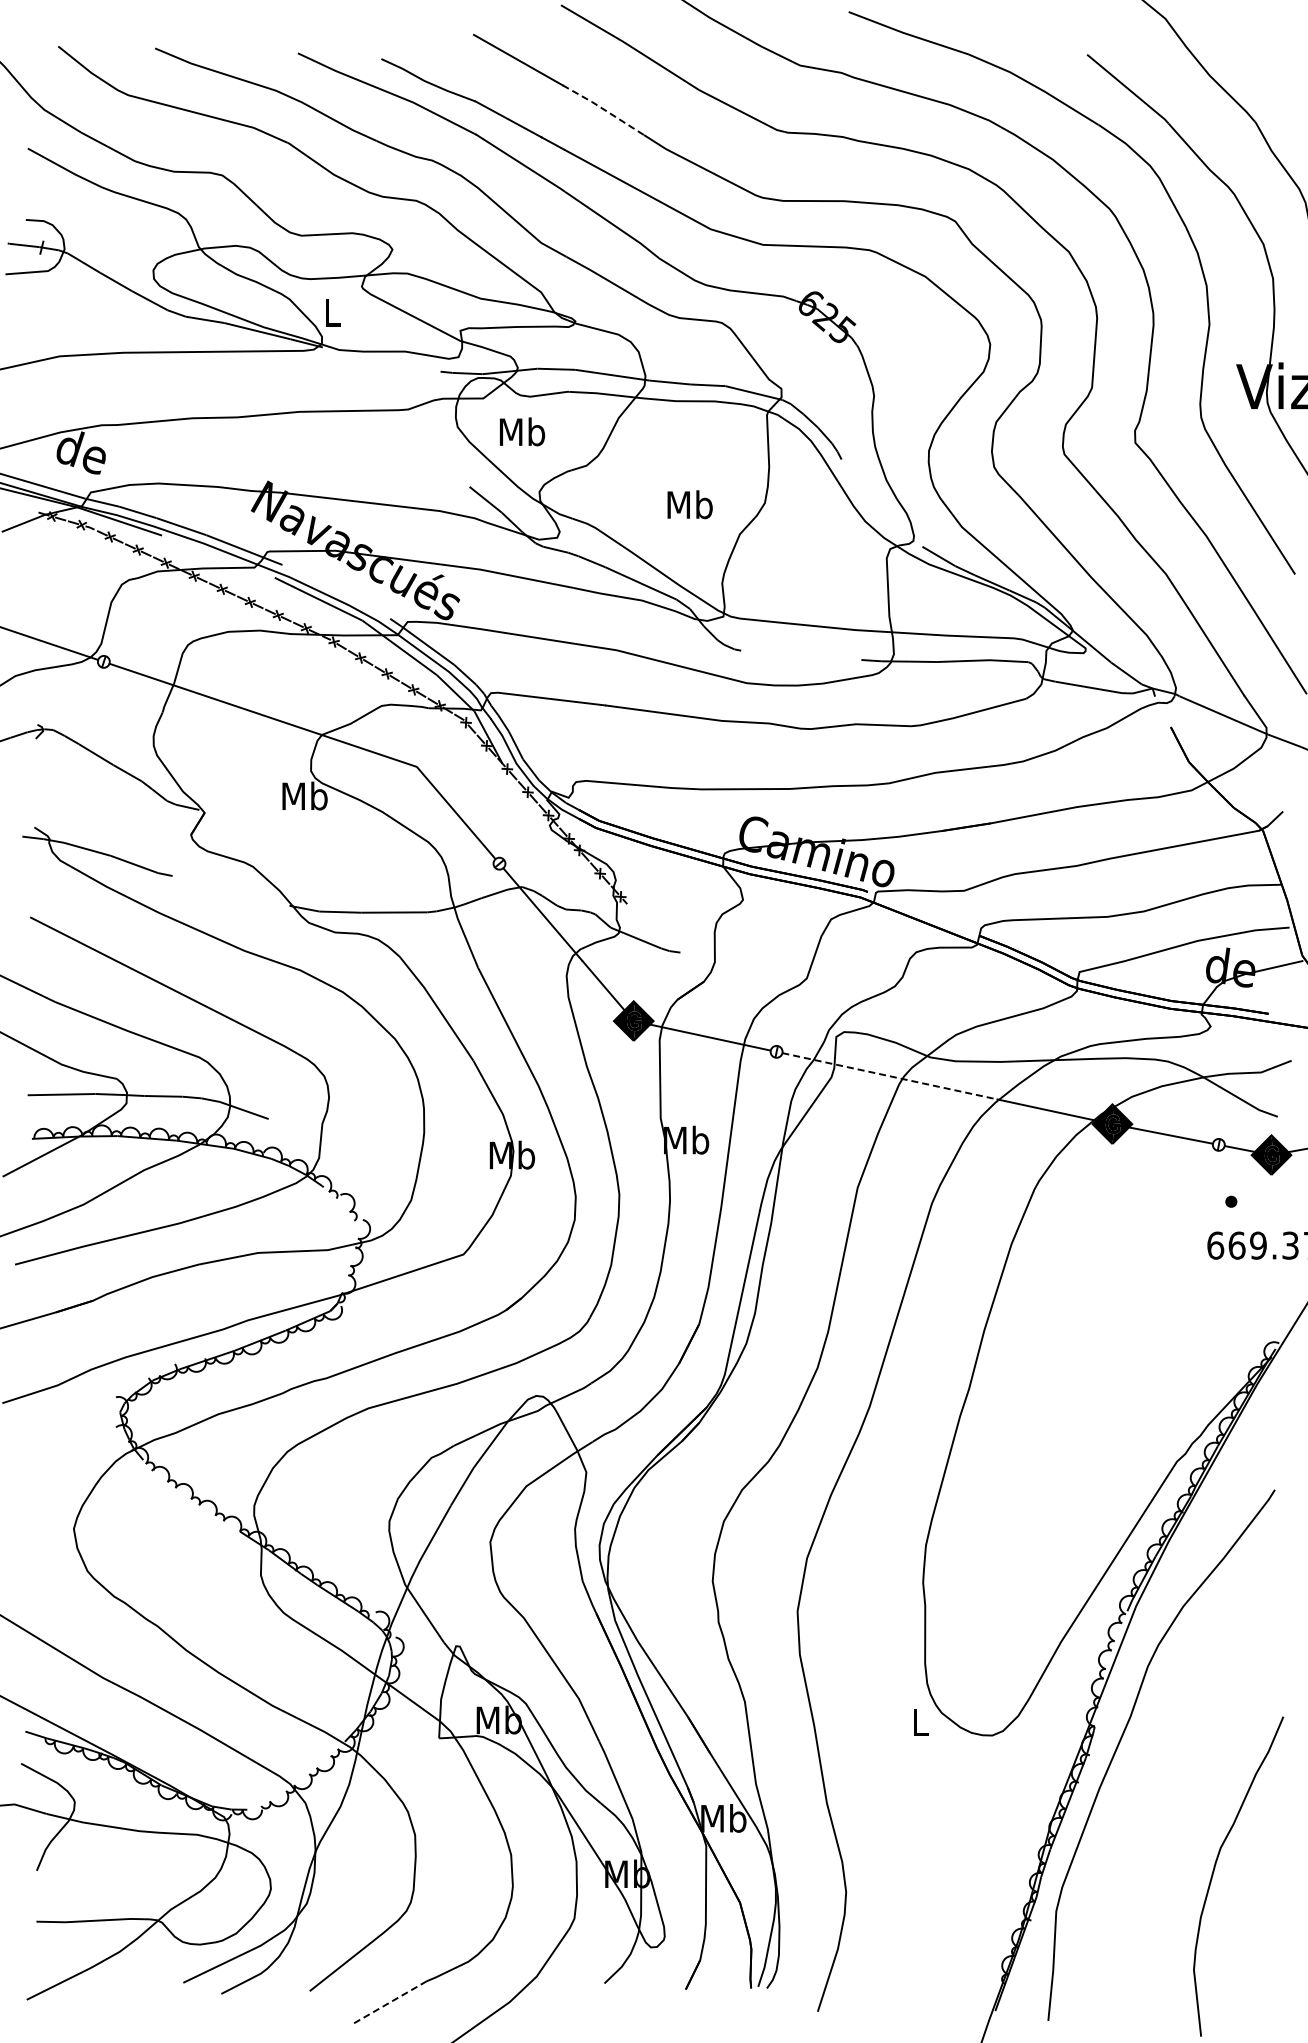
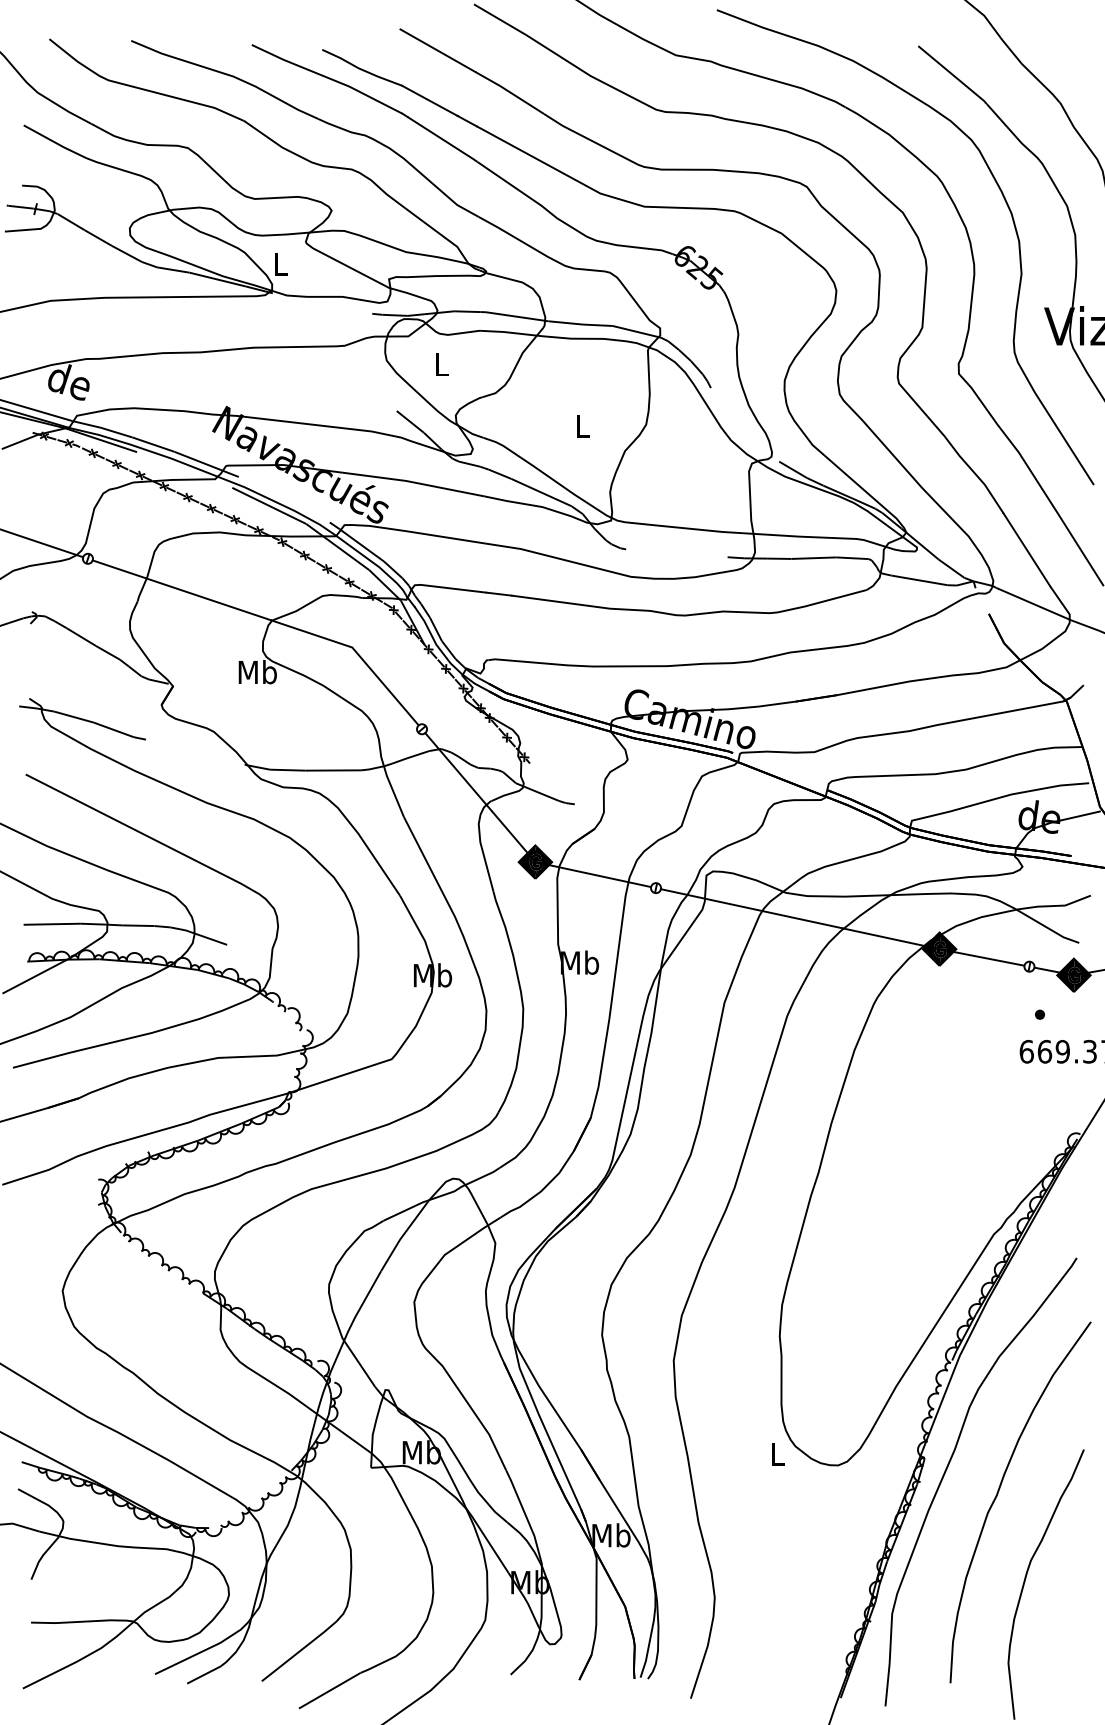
line: (603, 109) -> (509, 92), dashed -> solid
text: (522, 431) -> (441, 364), Mb -> L
text: (689, 504) -> (582, 425), Mb -> L
line: (889, 1076) -> (751, 908), dashed -> solid
curve: (1182, 1768) -> (998, 1493), added
line: (389, 2002) -> (329, 1690), dashed -> solid

